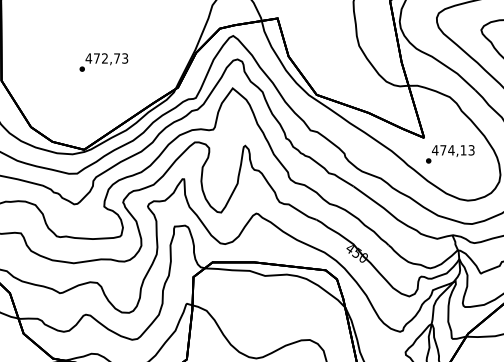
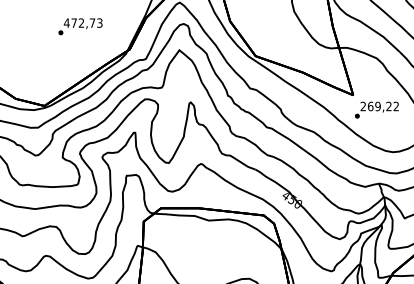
text: (103, 62) -> (80, 26), moved
text: (453, 150) -> (379, 106), 474,13 -> 269,22

